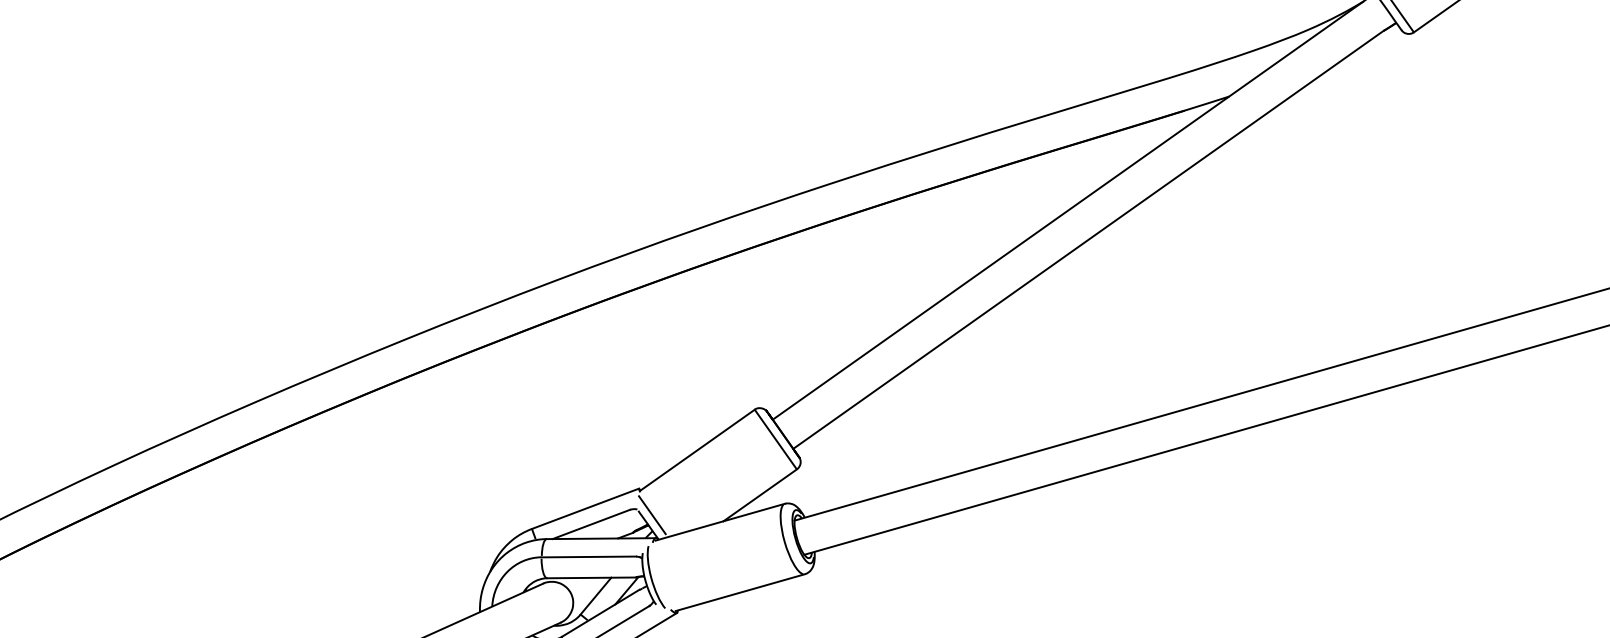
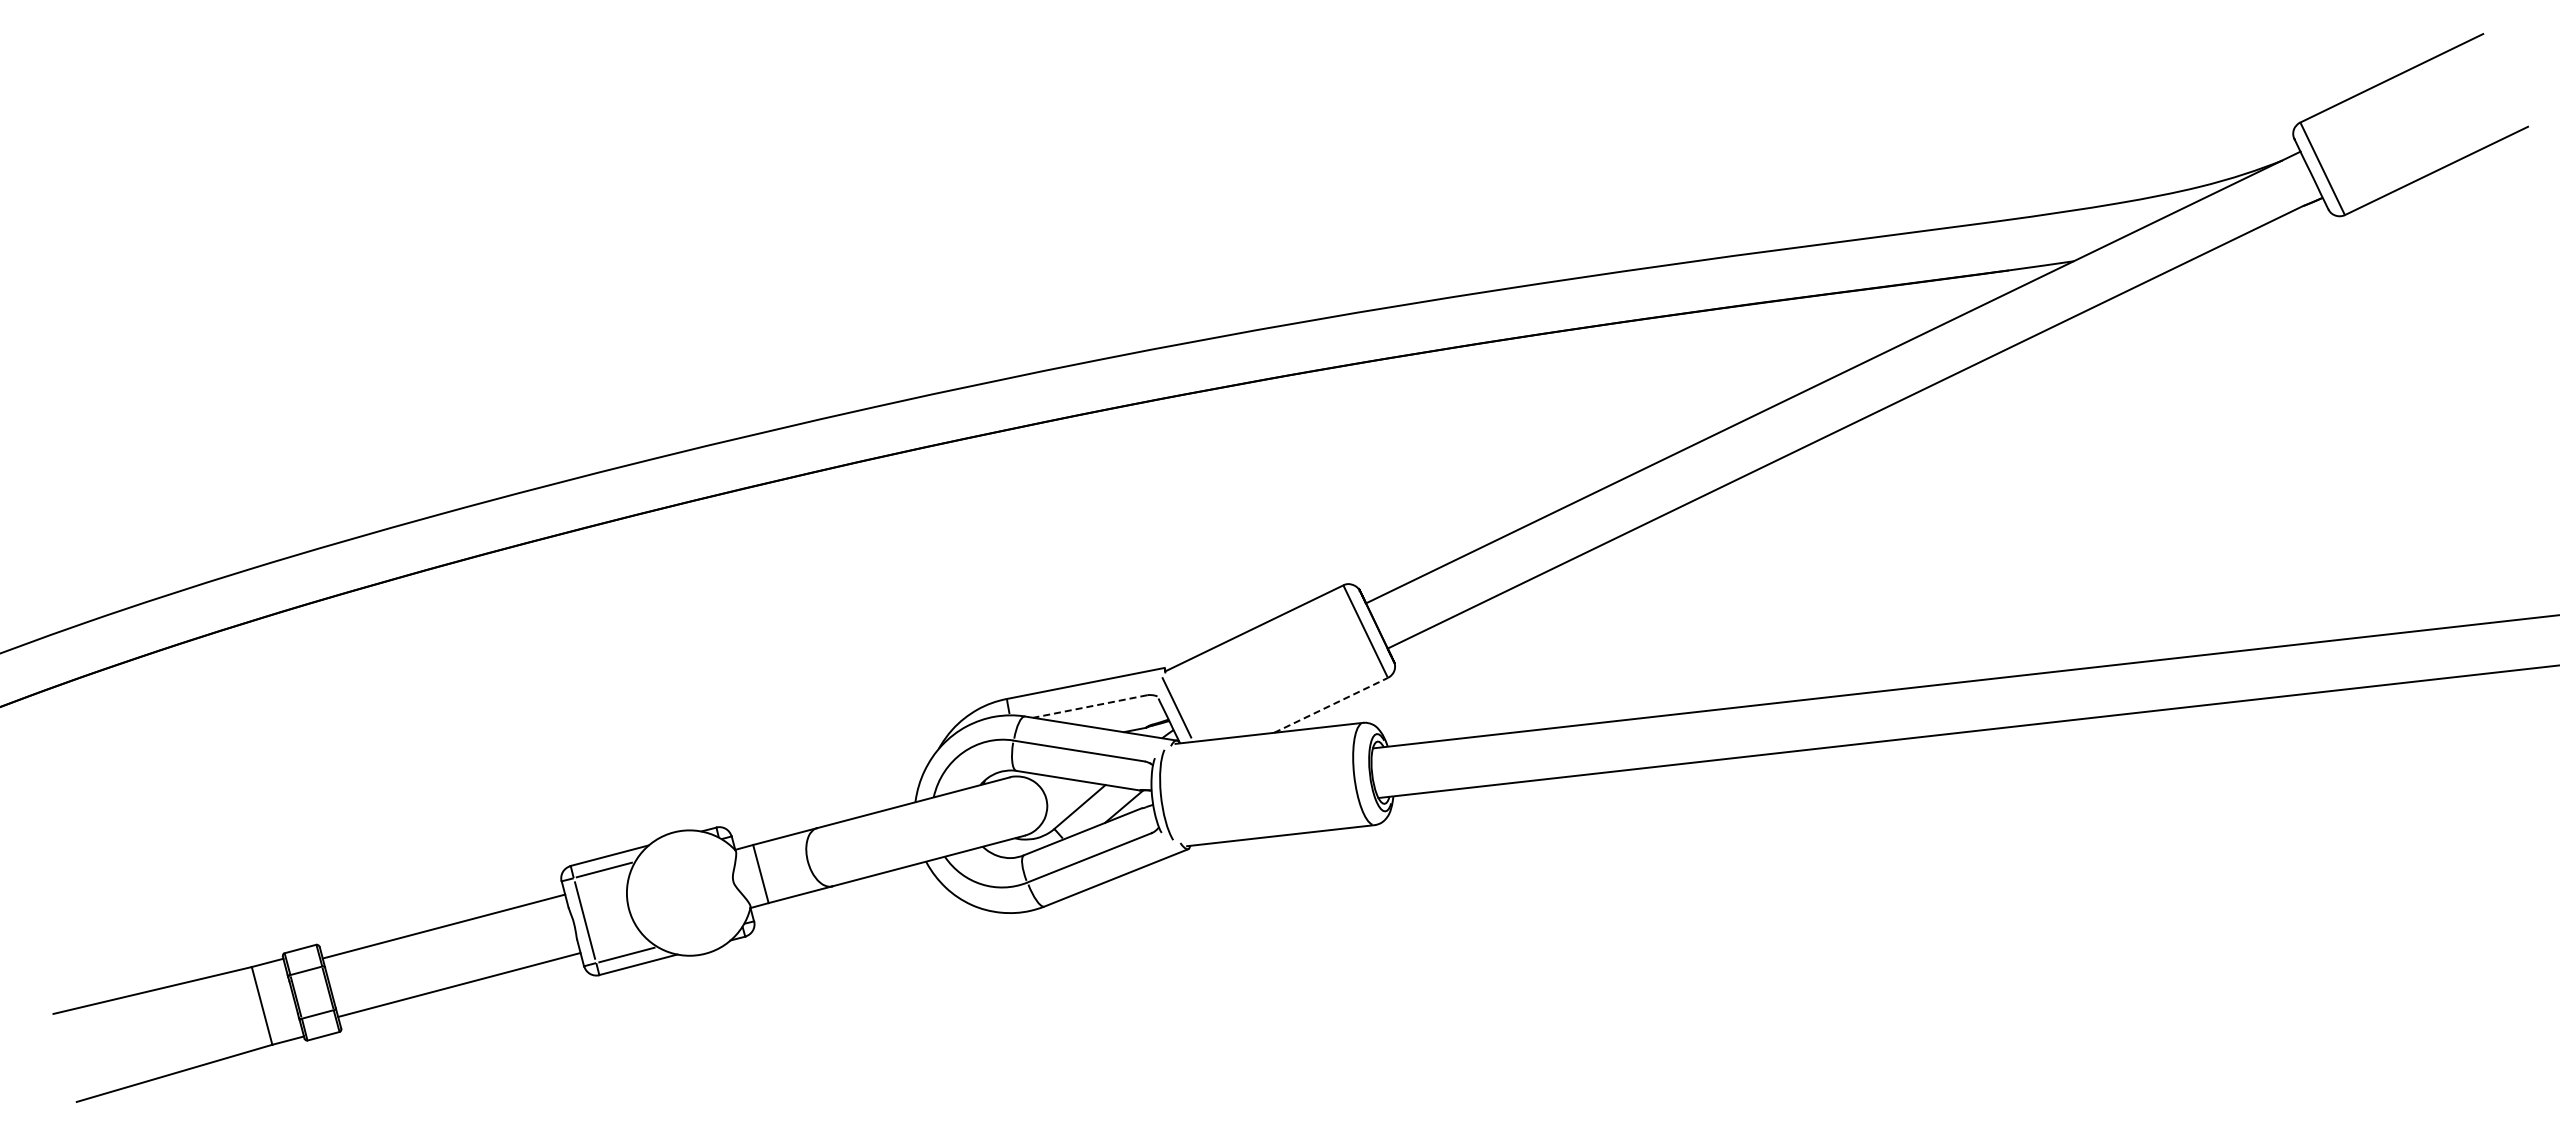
line: (760, 495) -> (1331, 705), solid -> dashed
line: (590, 524) -> (1089, 706), solid -> dashed

